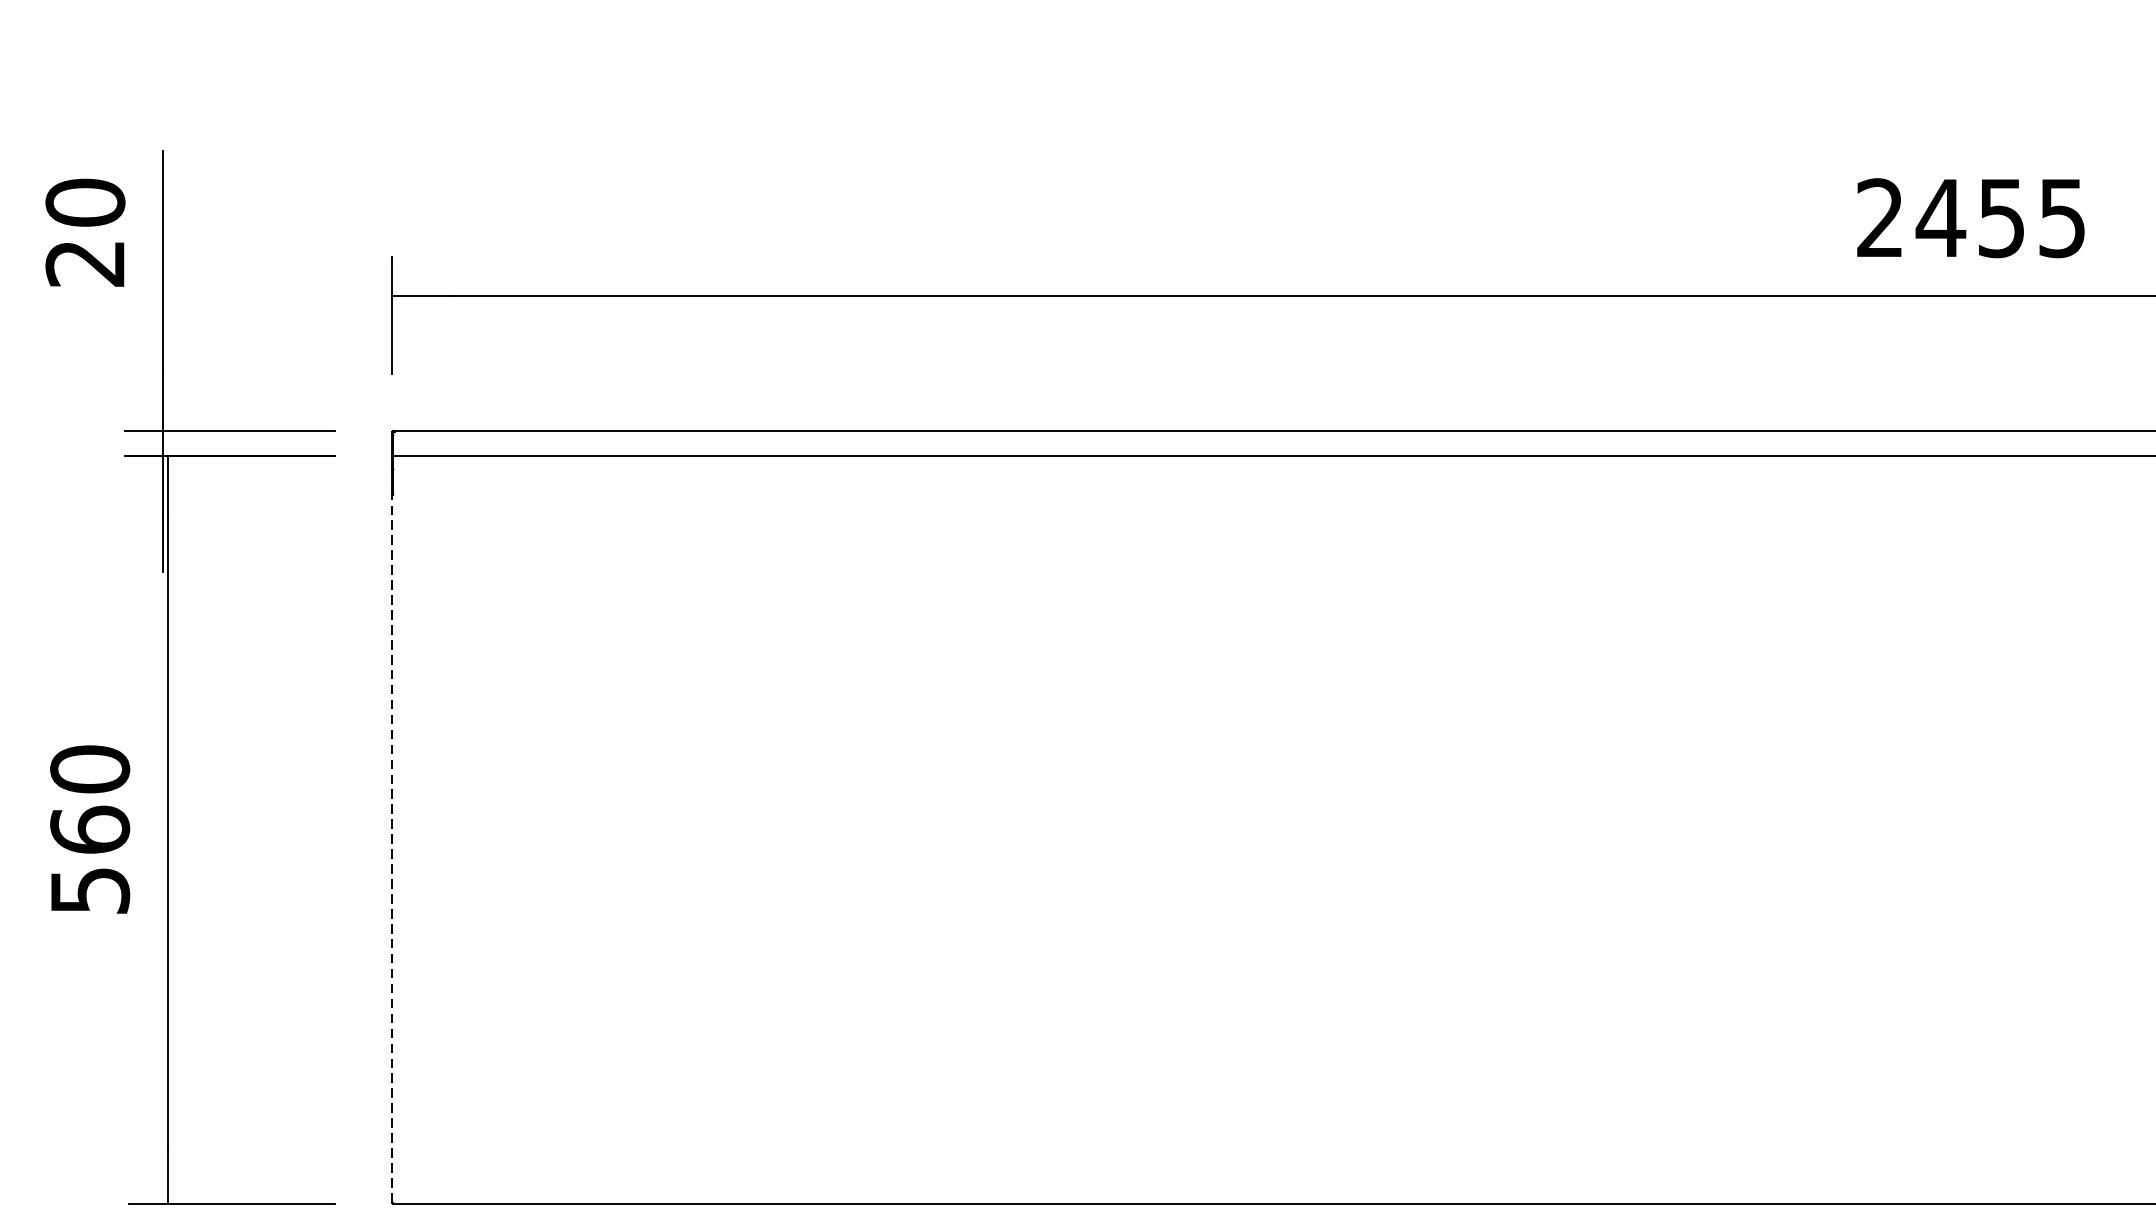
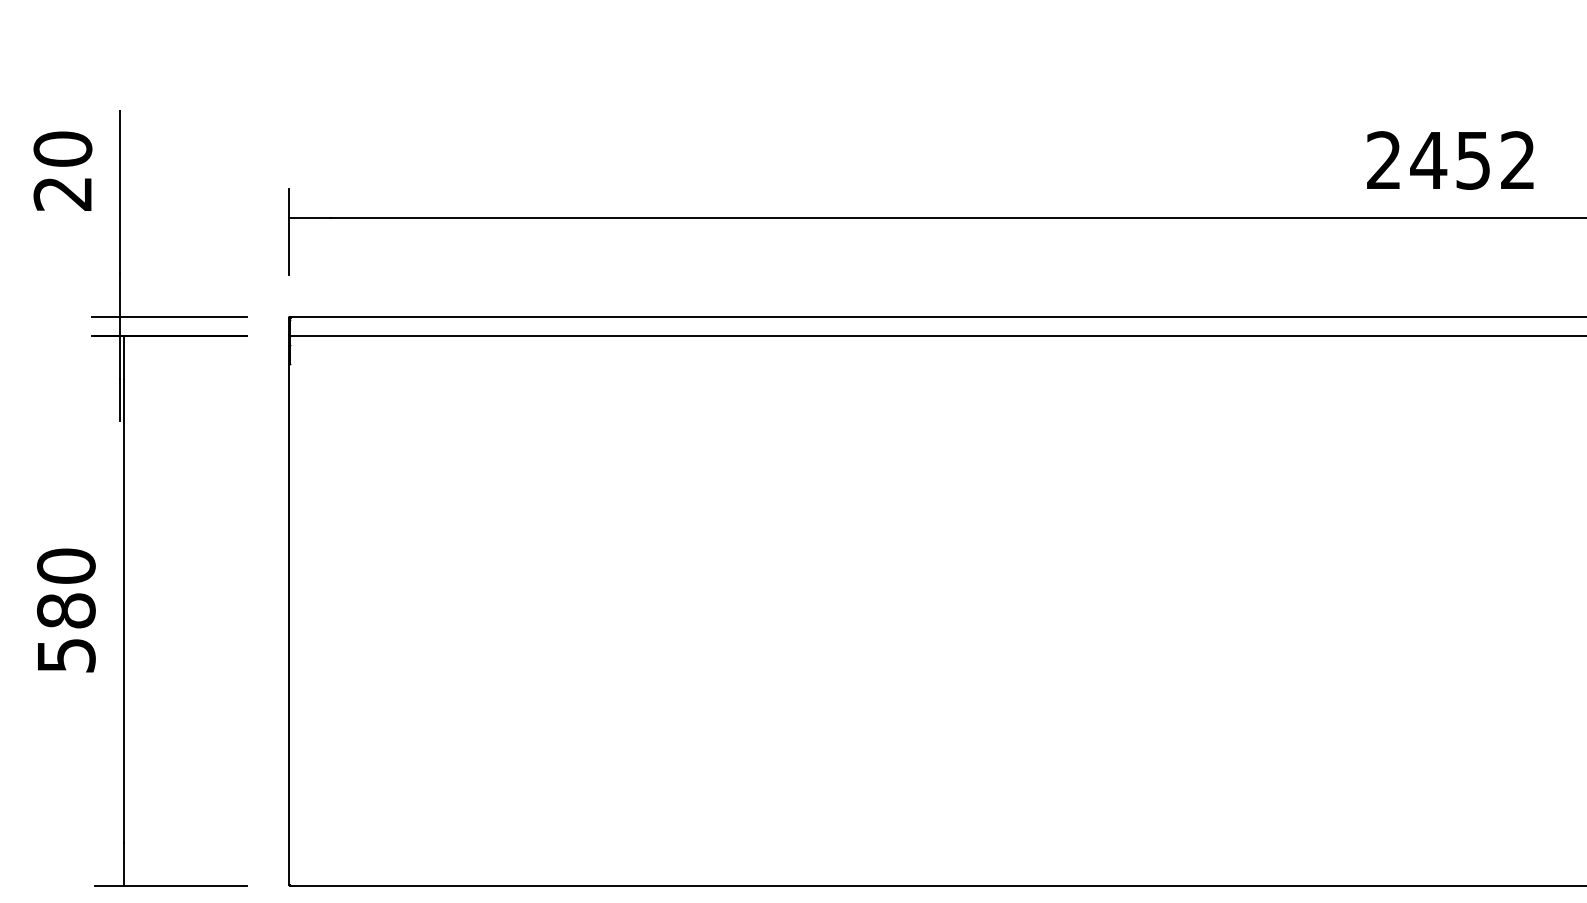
text: (2061, 218) -> (1517, 160), 2455 -> 2452
text: (90, 829) -> (66, 610), 560 -> 580
line: (391, 848) -> (288, 624), dashed -> solid

